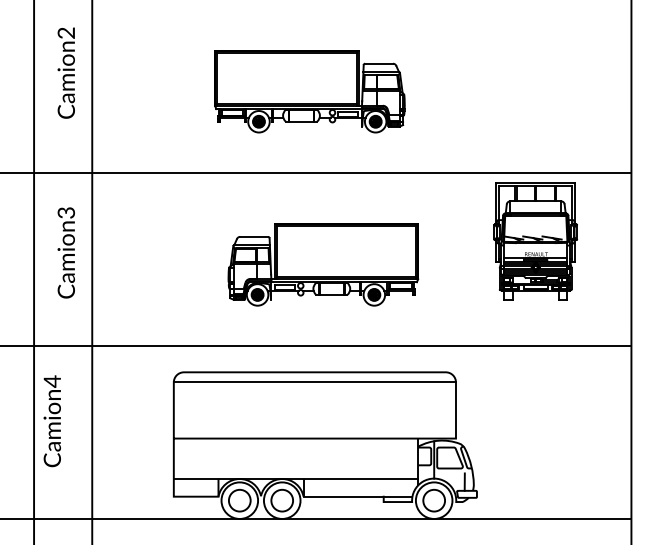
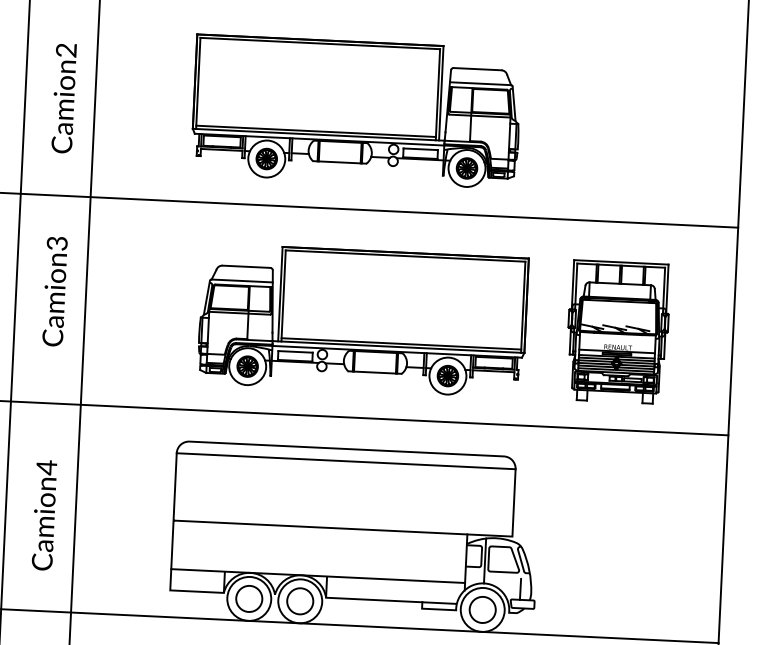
text: (65, 72) -> (63, 97), moved
part: (309, 91) -> (356, 111), size x1.43
part: (535, 241) -> (617, 332), moved
part: (323, 264) -> (363, 320), size x1.43
text: (51, 421) -> (43, 515), moved

